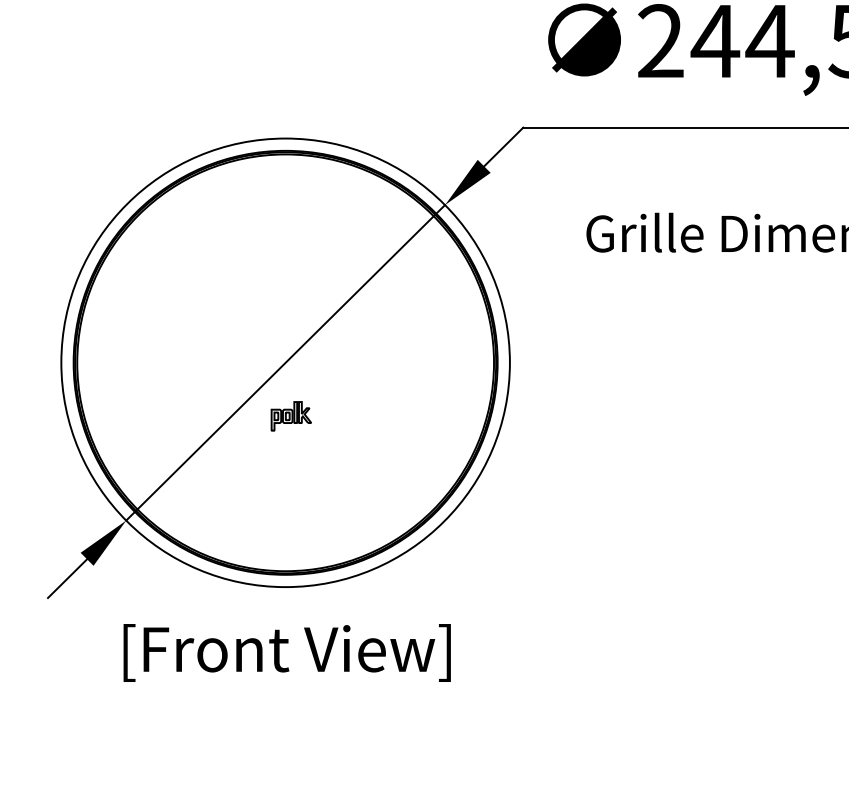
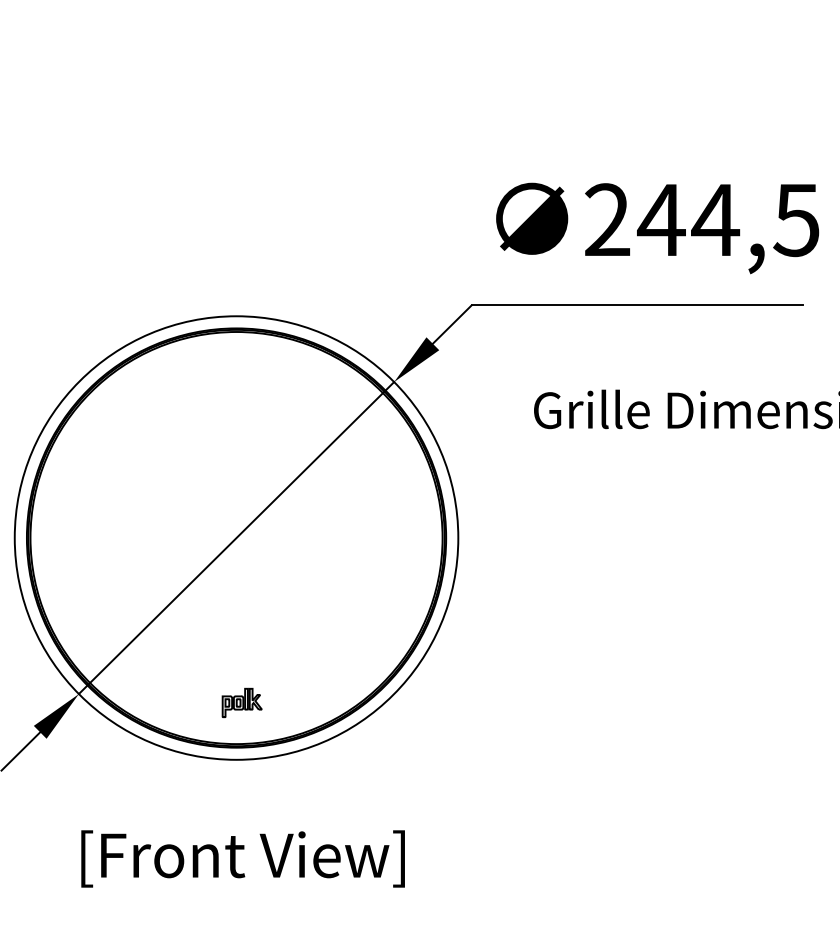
part: (290, 415) -> (241, 702), moved
text: (286, 652) -> (242, 858), moved

